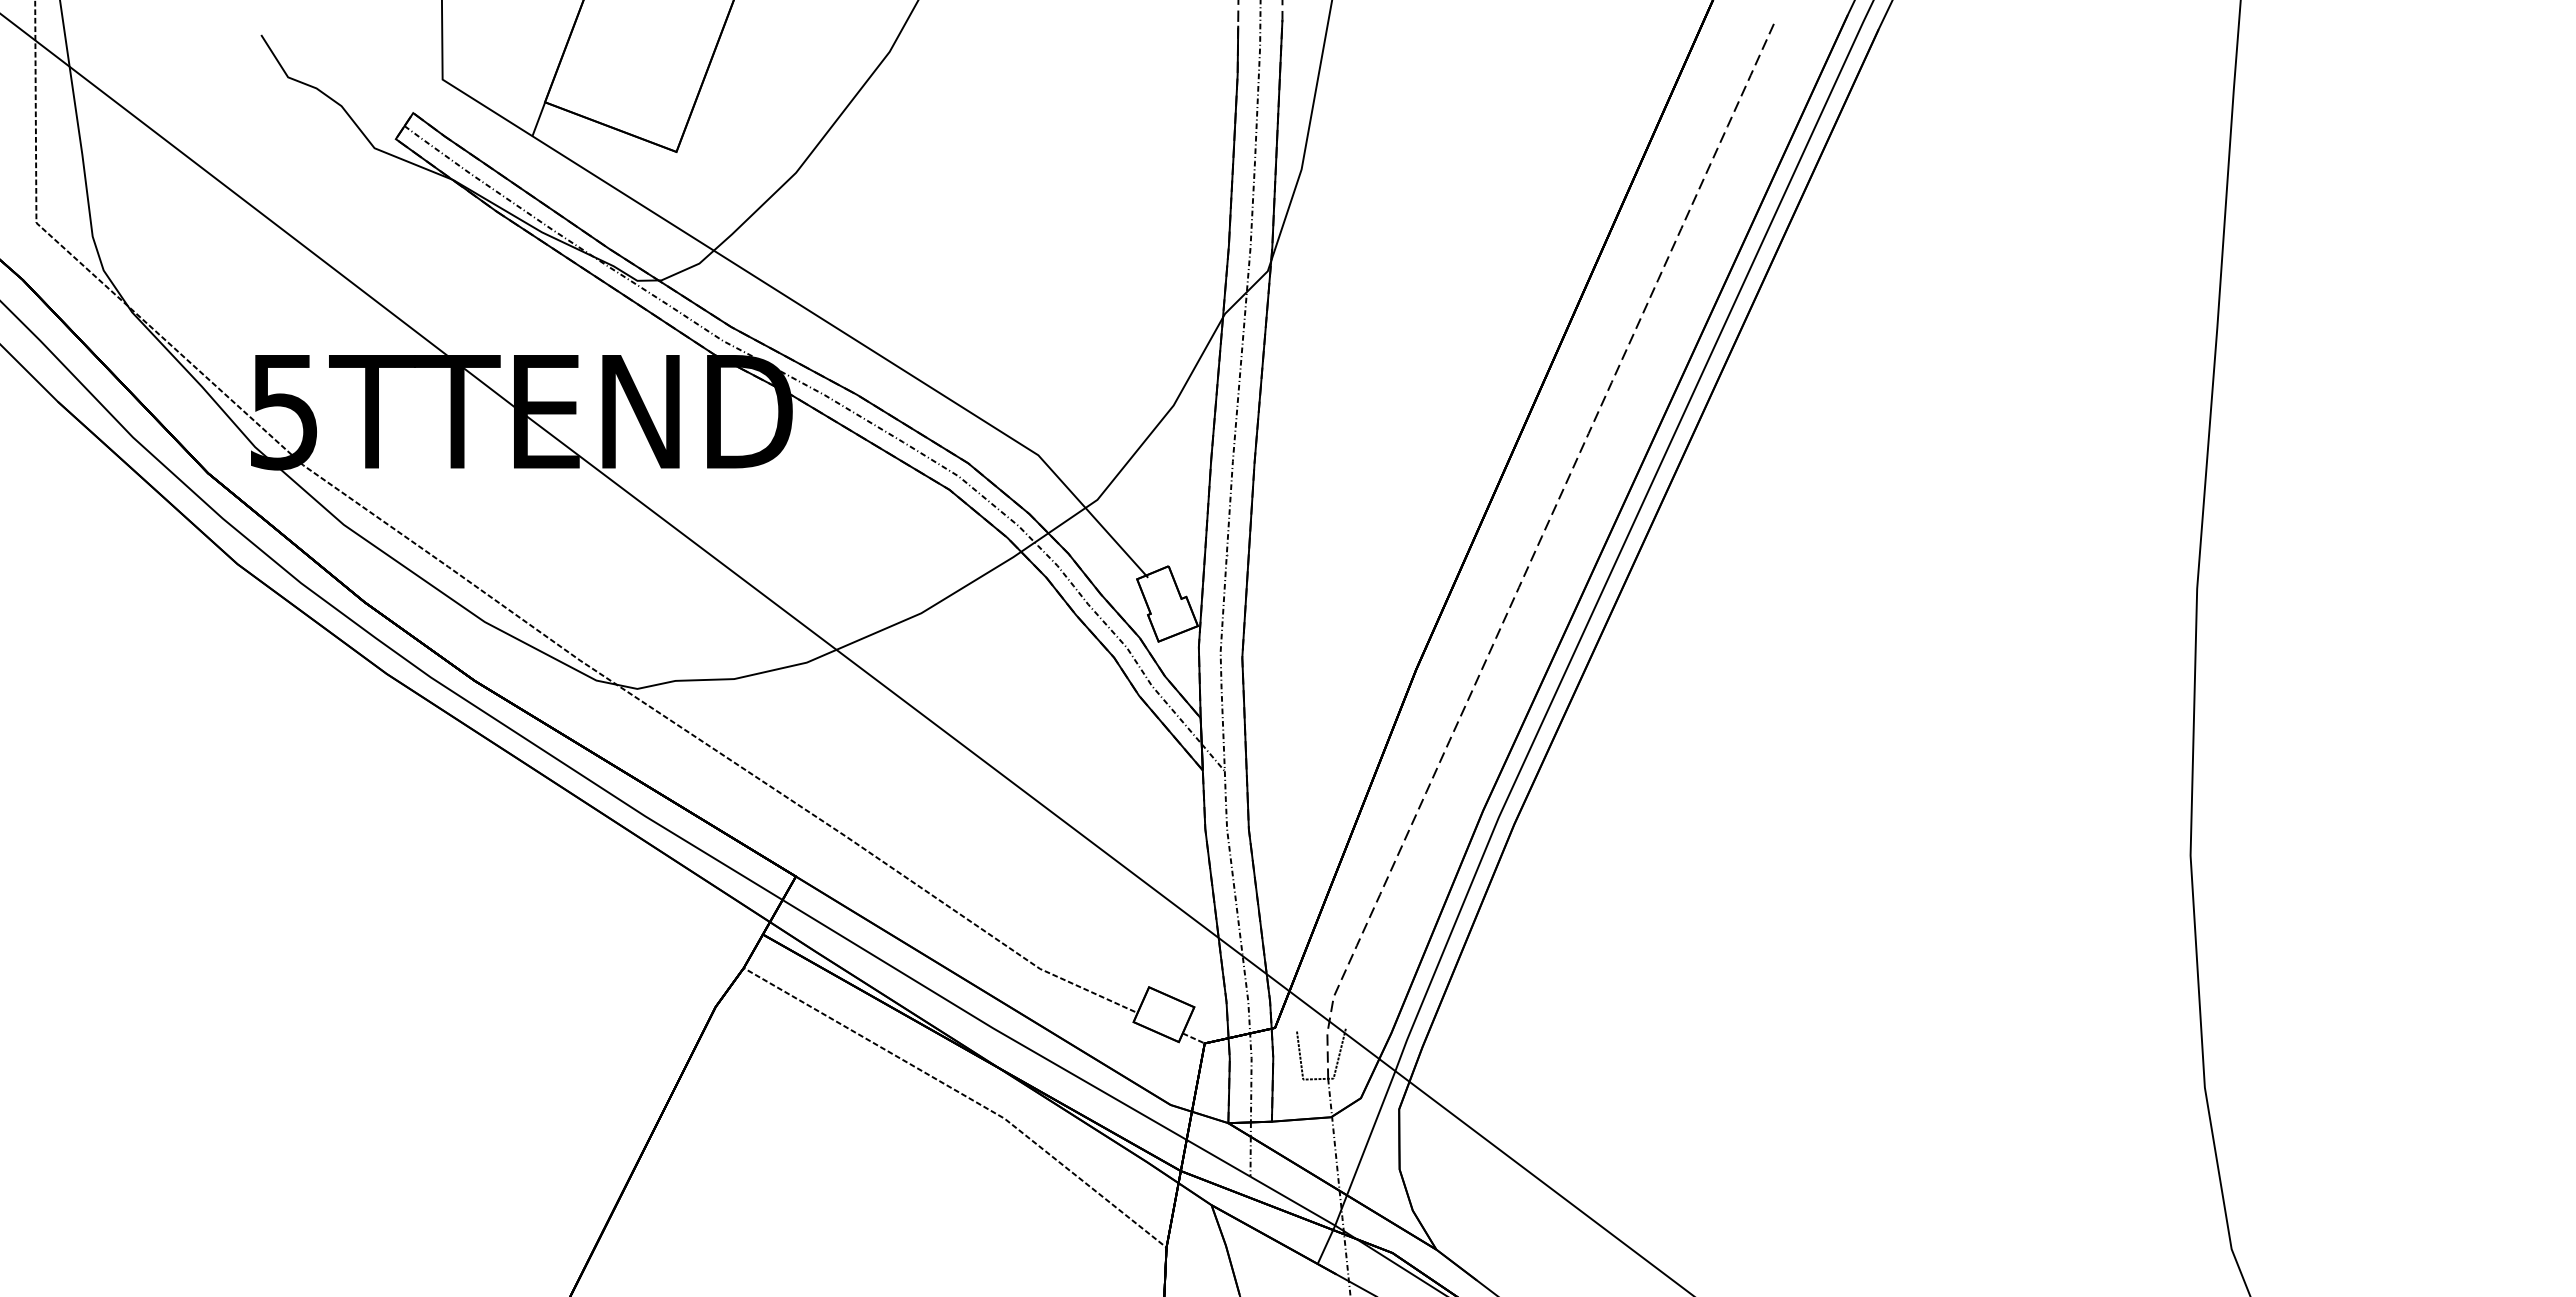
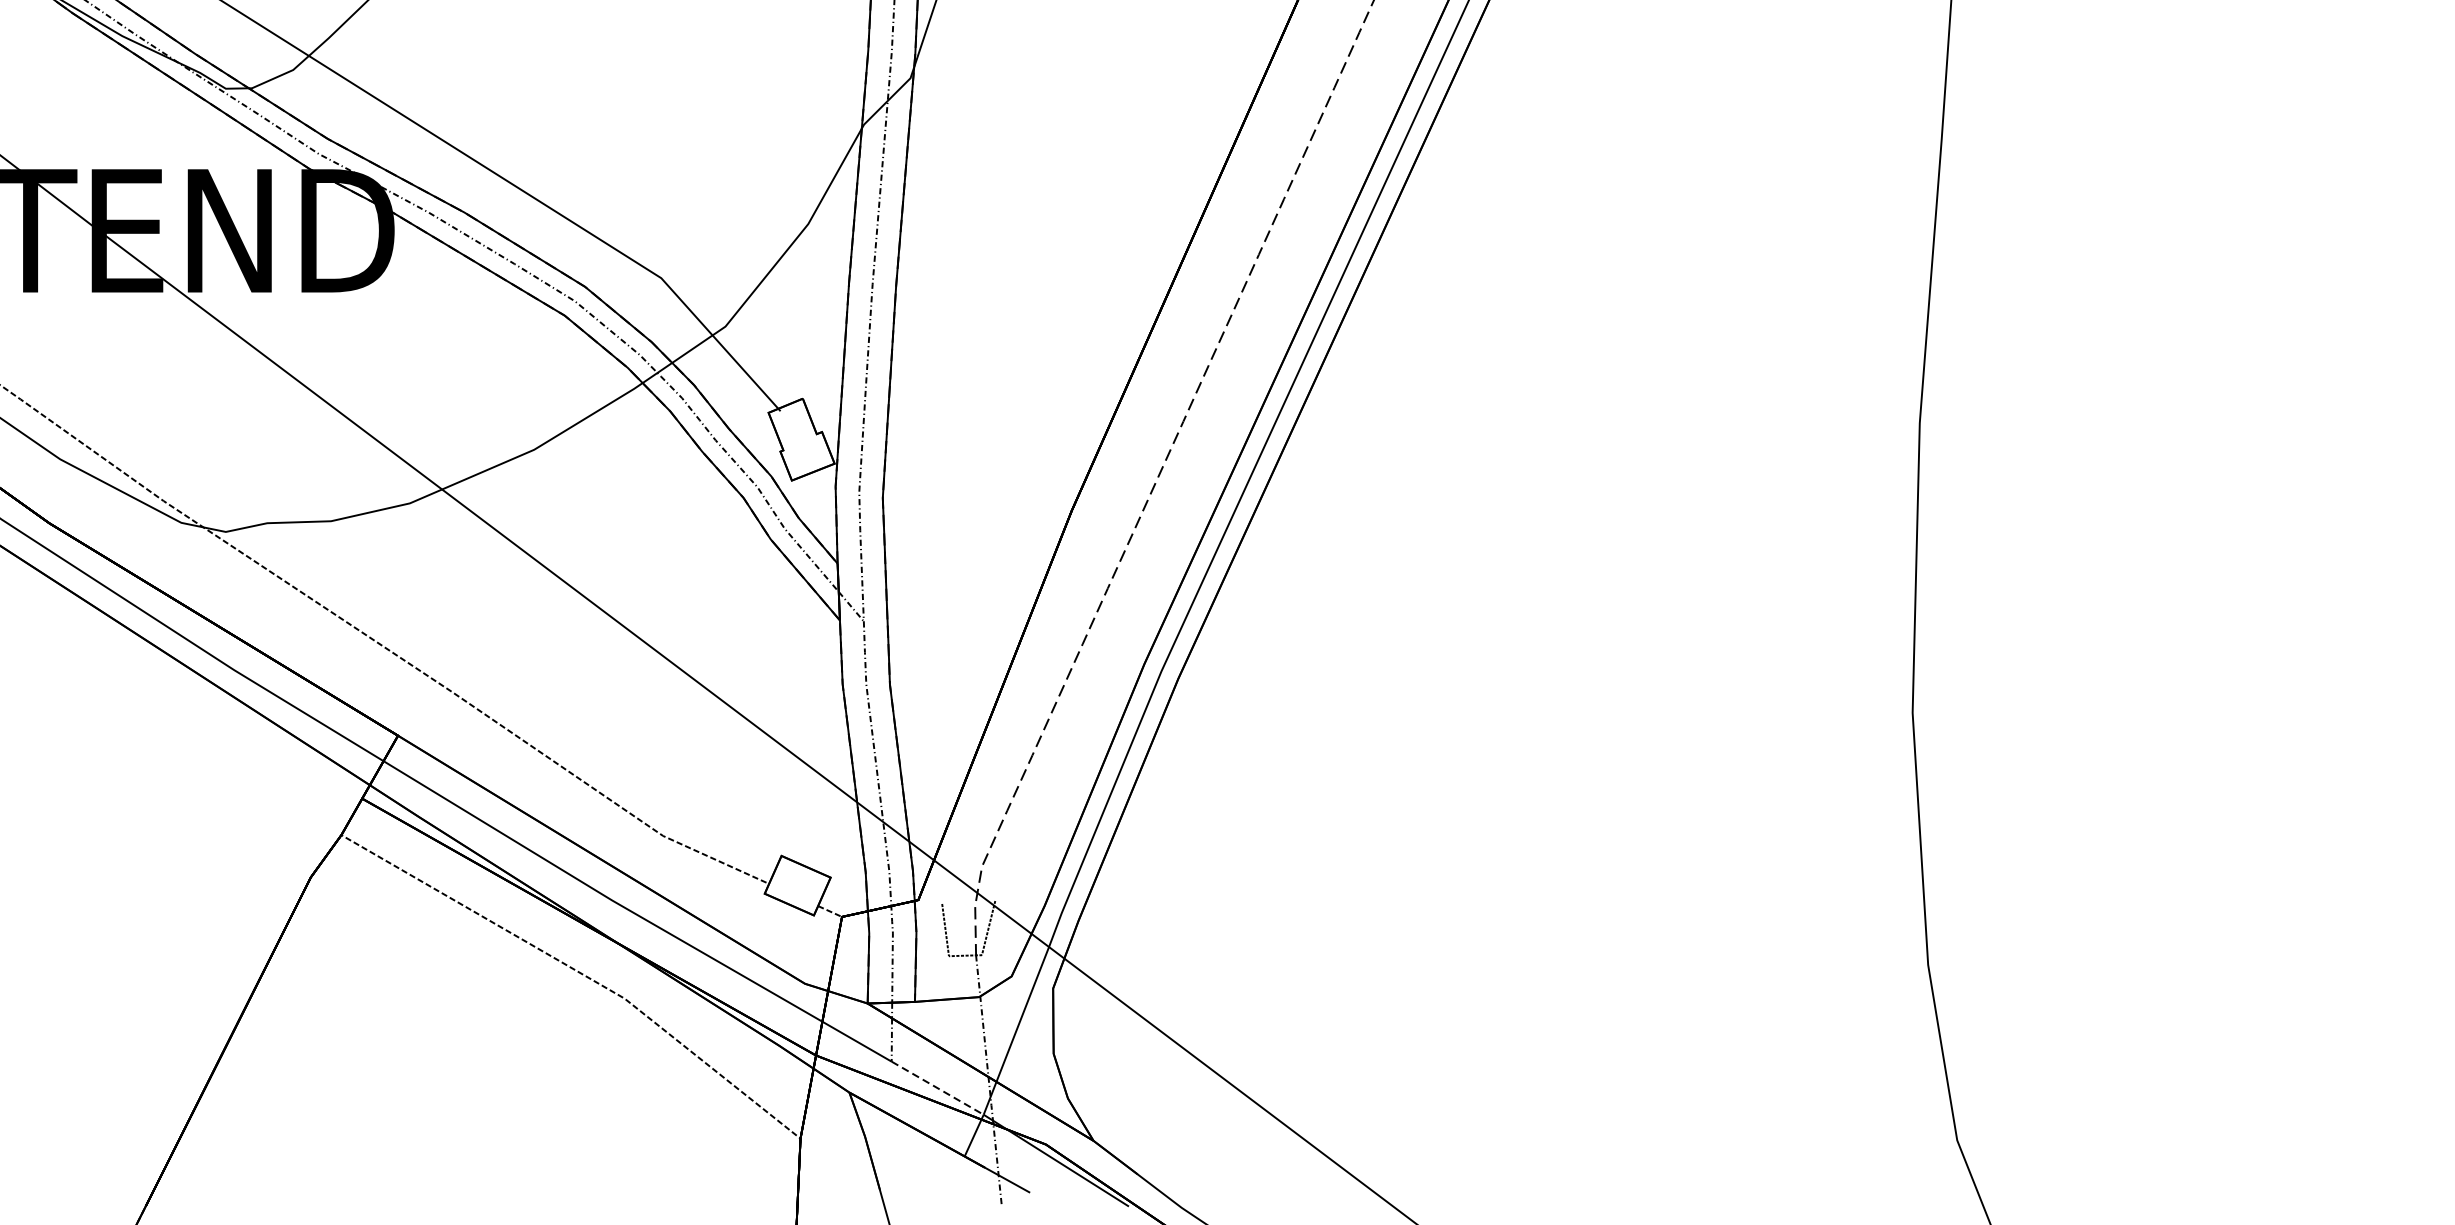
line: (1292, 1201) -> (937, 1088), solid -> dashed

